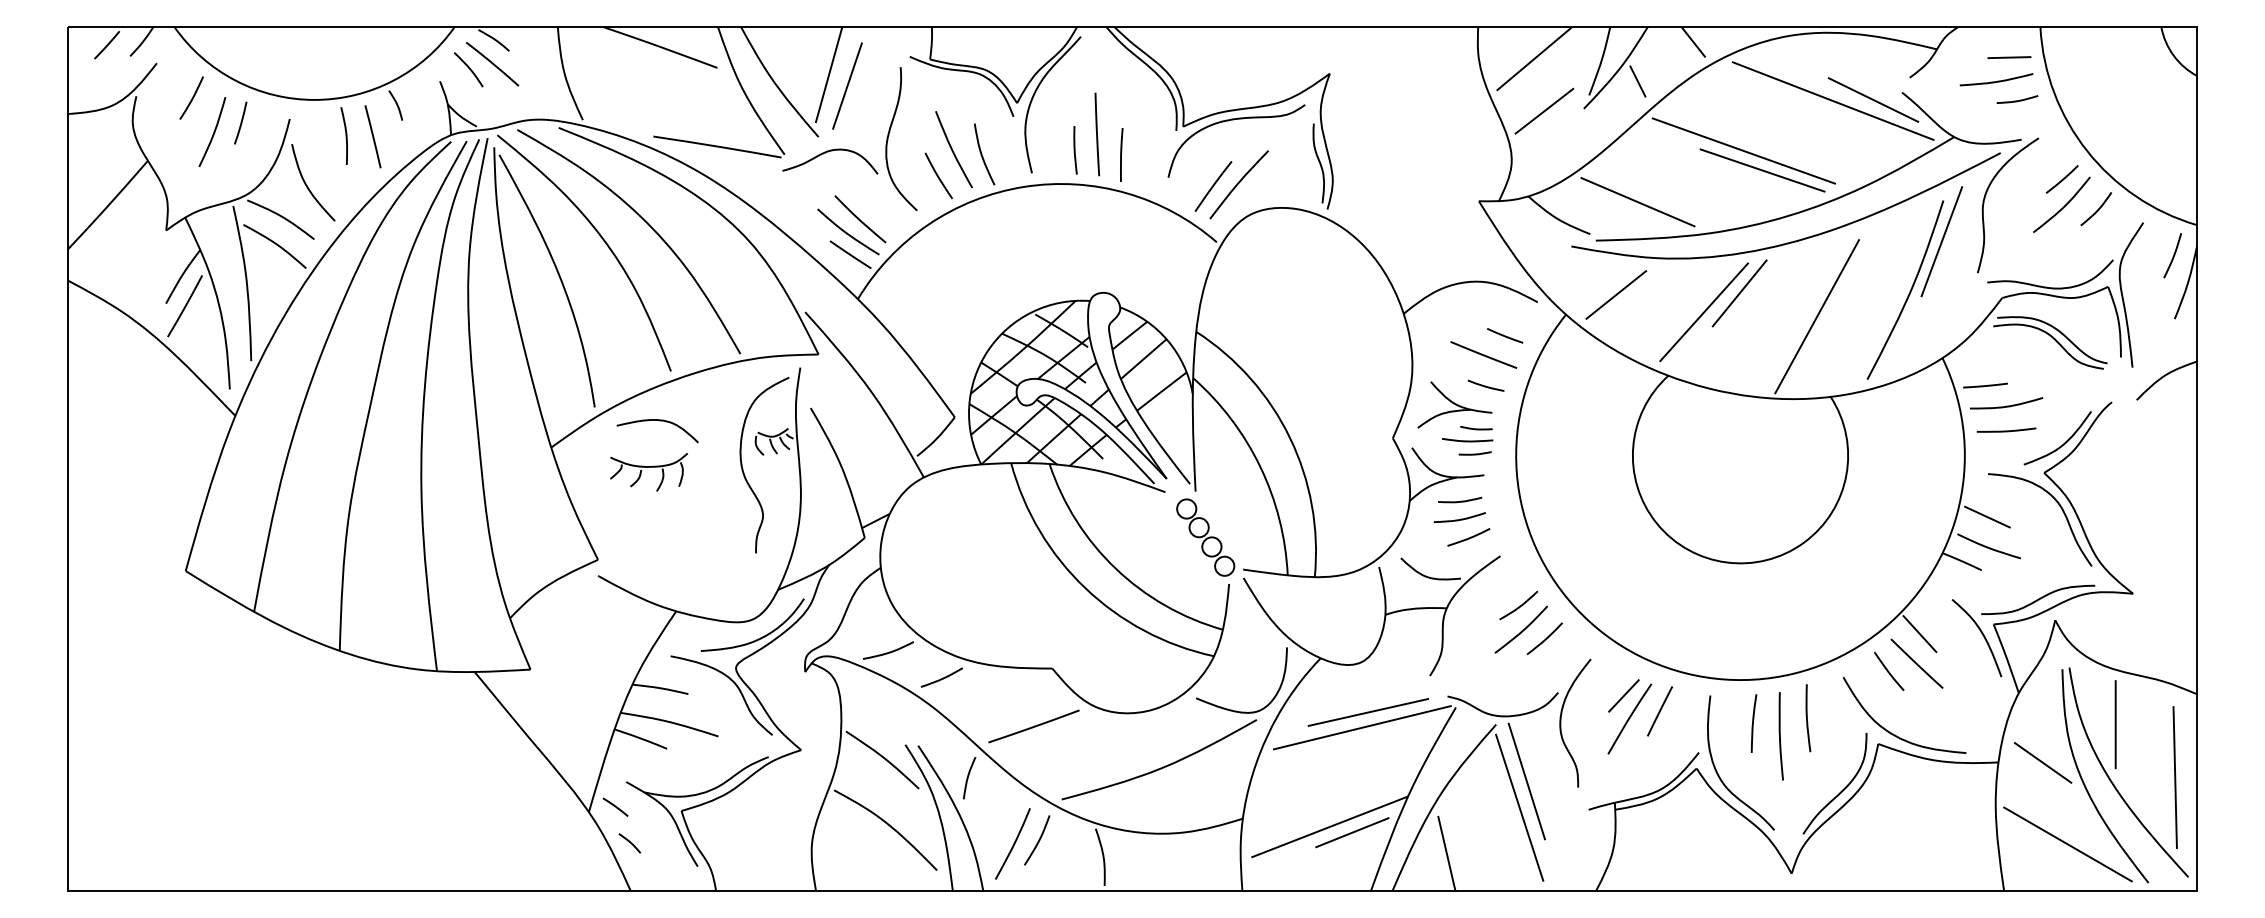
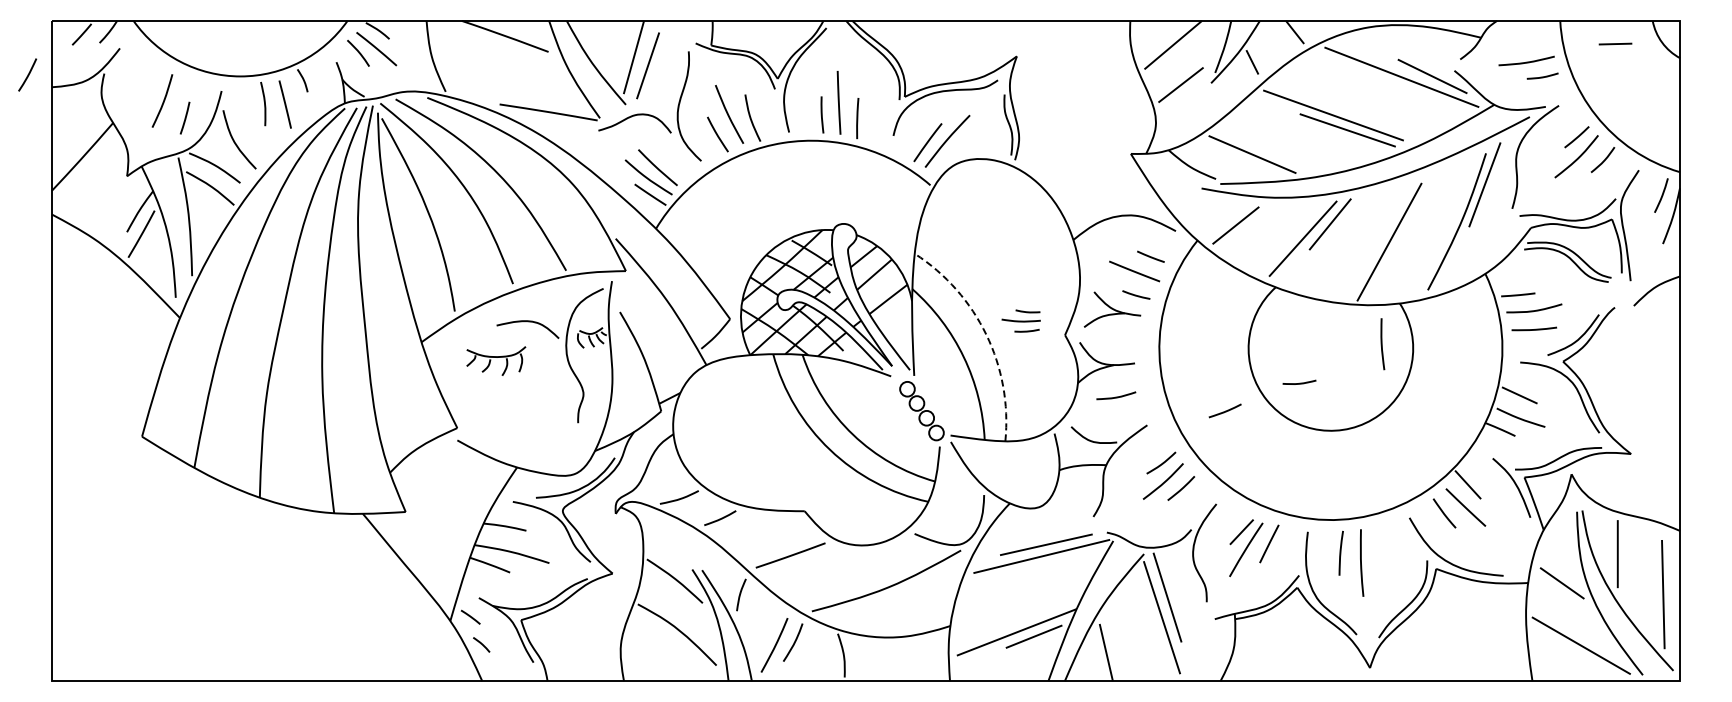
line: (2009, 56) -> (1615, 43), moved
line: (191, 97) -> (27, 74), moved
line: (239, 122) -> (184, 117), moved
curve: (657, 421) -> (527, 322), moved
arc: (1290, 437) -> (986, 334), solid -> dashed
part: (1466, 440) -> (1020, 320), moved
curve: (1460, 500) -> (1299, 382), moved
line: (1469, 536) -> (1225, 410), moved
curve: (1807, 718) -> (1382, 344), moved

